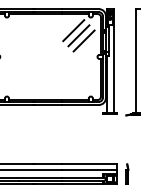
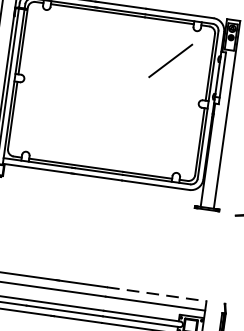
line: (73, 30) -> (162, 50), removed
line: (83, 40) -> (177, 70), removed
line: (89, 164) -> (157, 294), solid -> dashed

